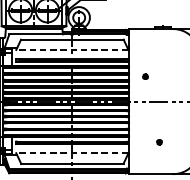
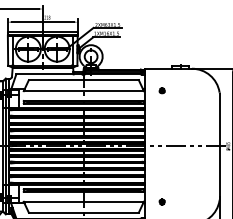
line: (72, 50) -> (83, 91), dashed -> solid
part: (144, 76) -> (161, 90), moved
part: (158, 141) -> (161, 201), moved
line: (72, 152) -> (83, 201), dashed -> solid

